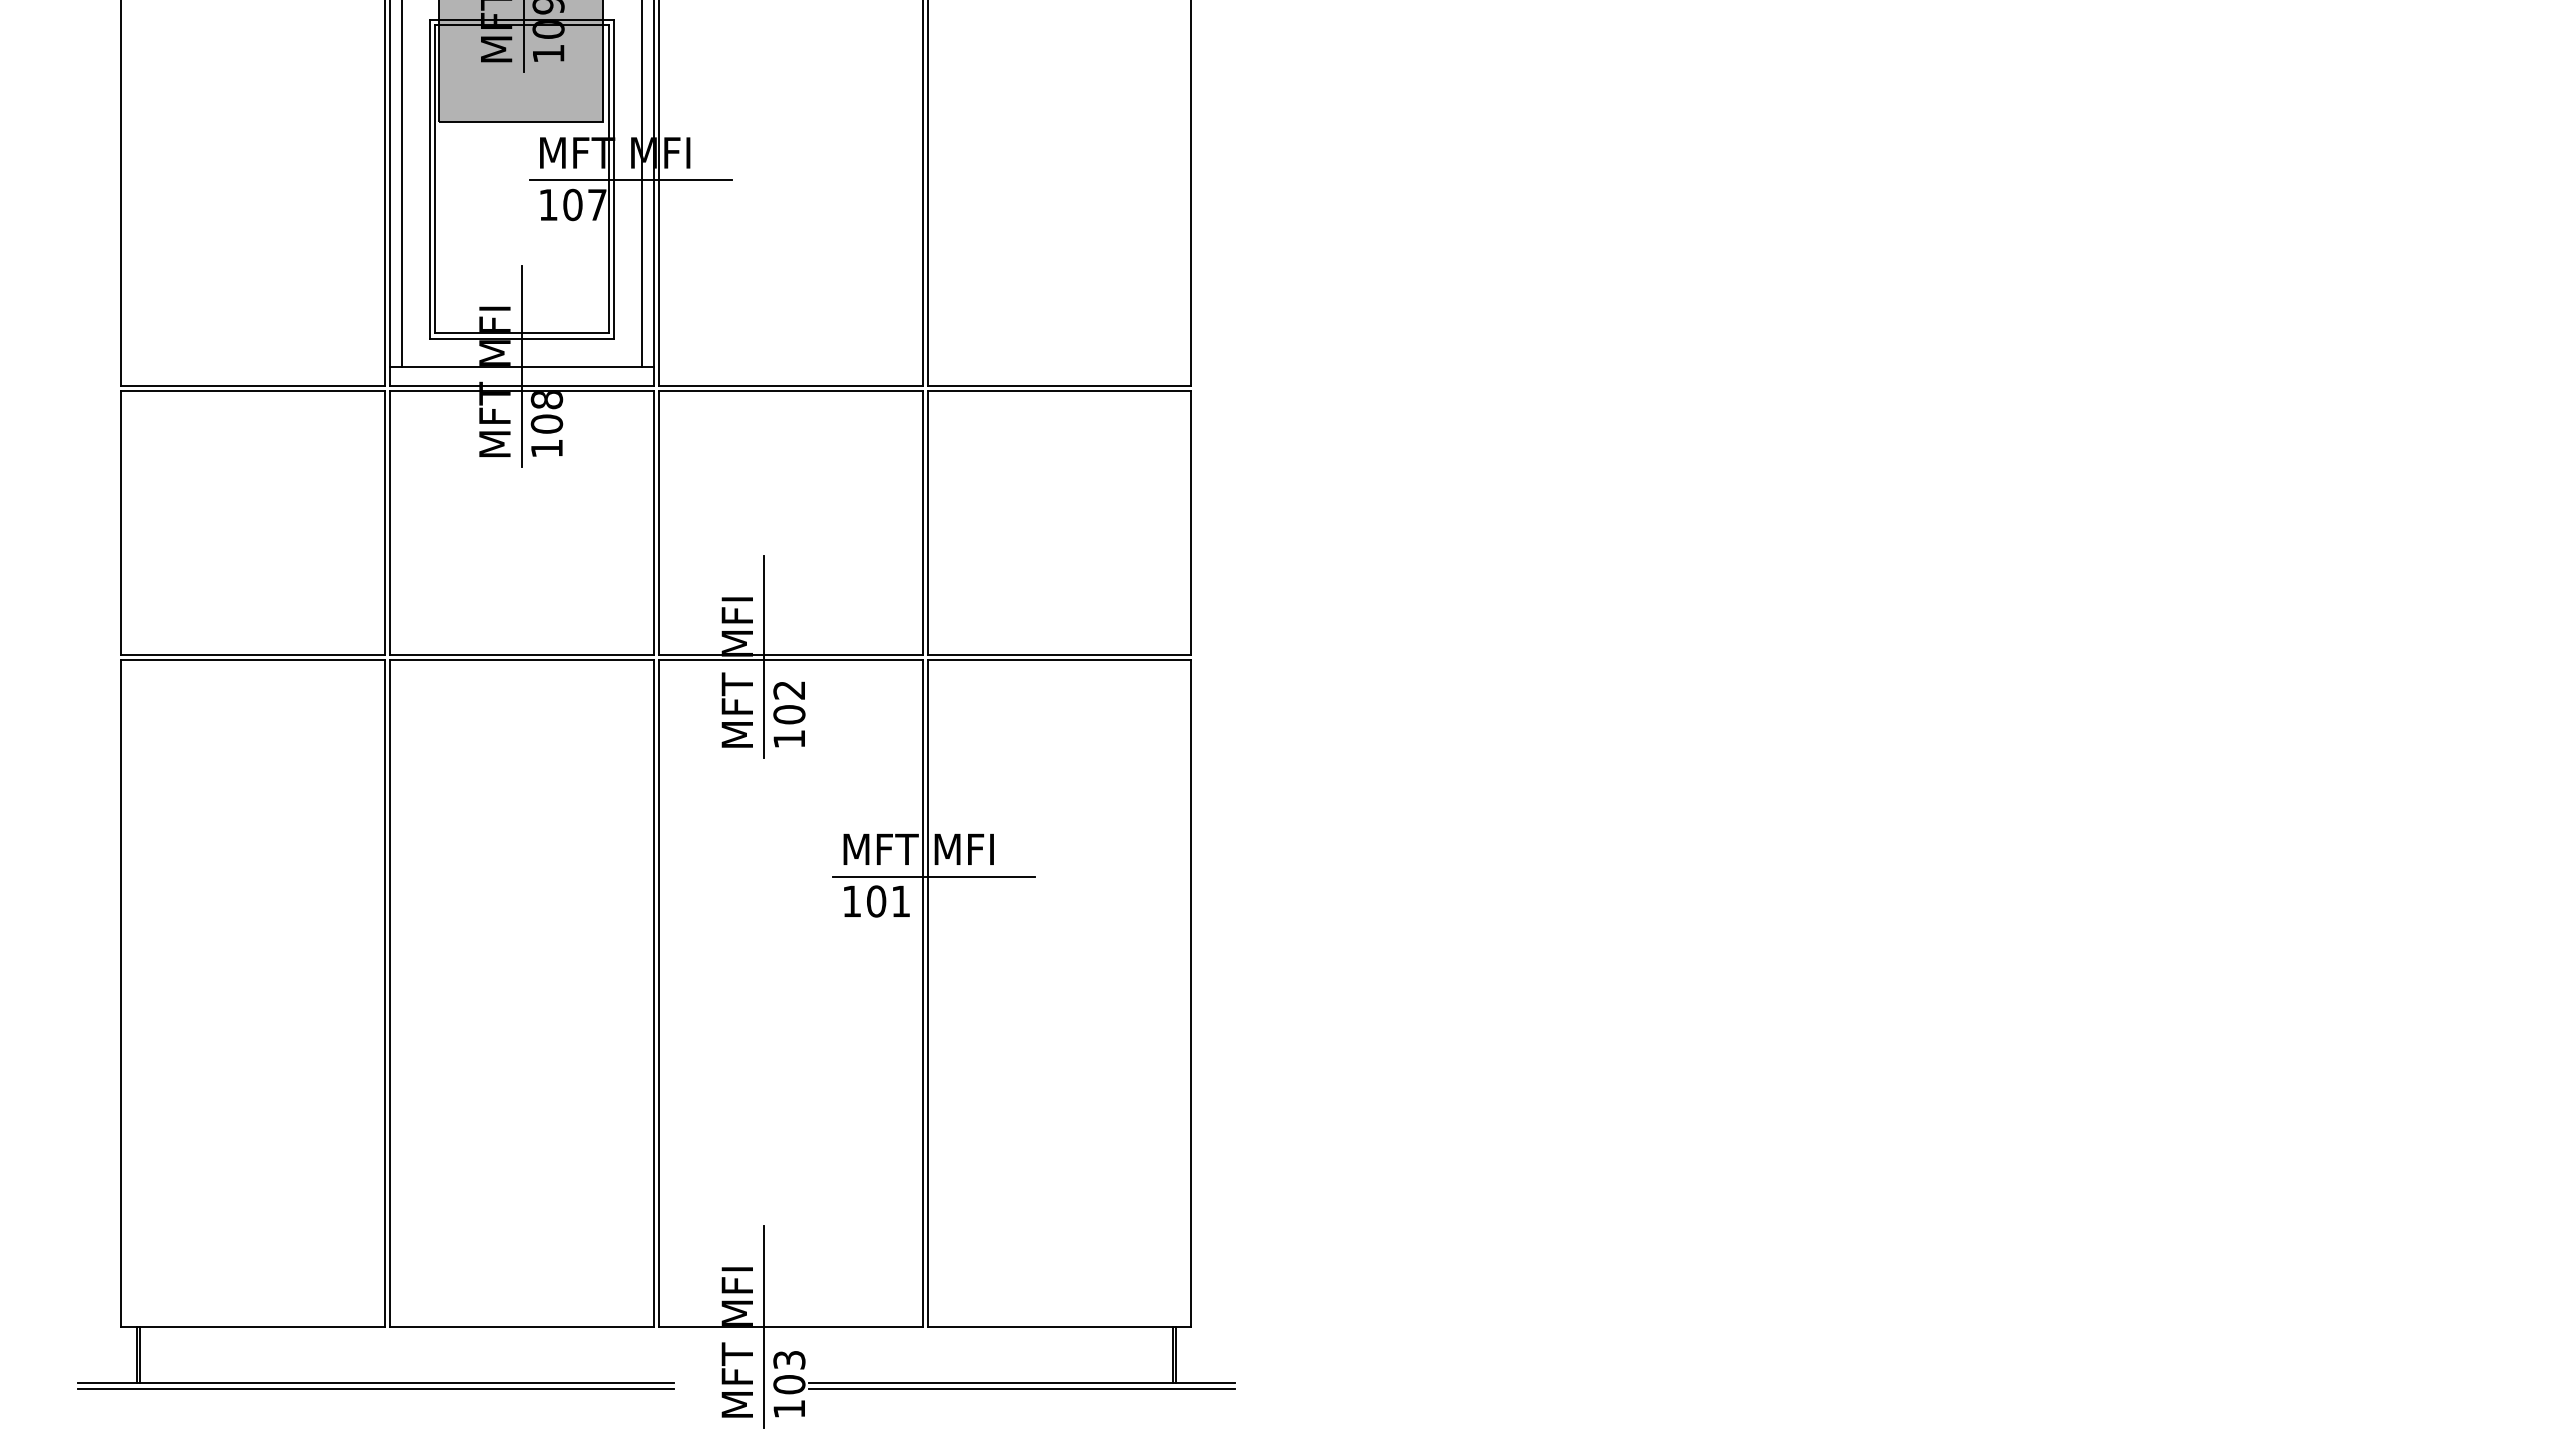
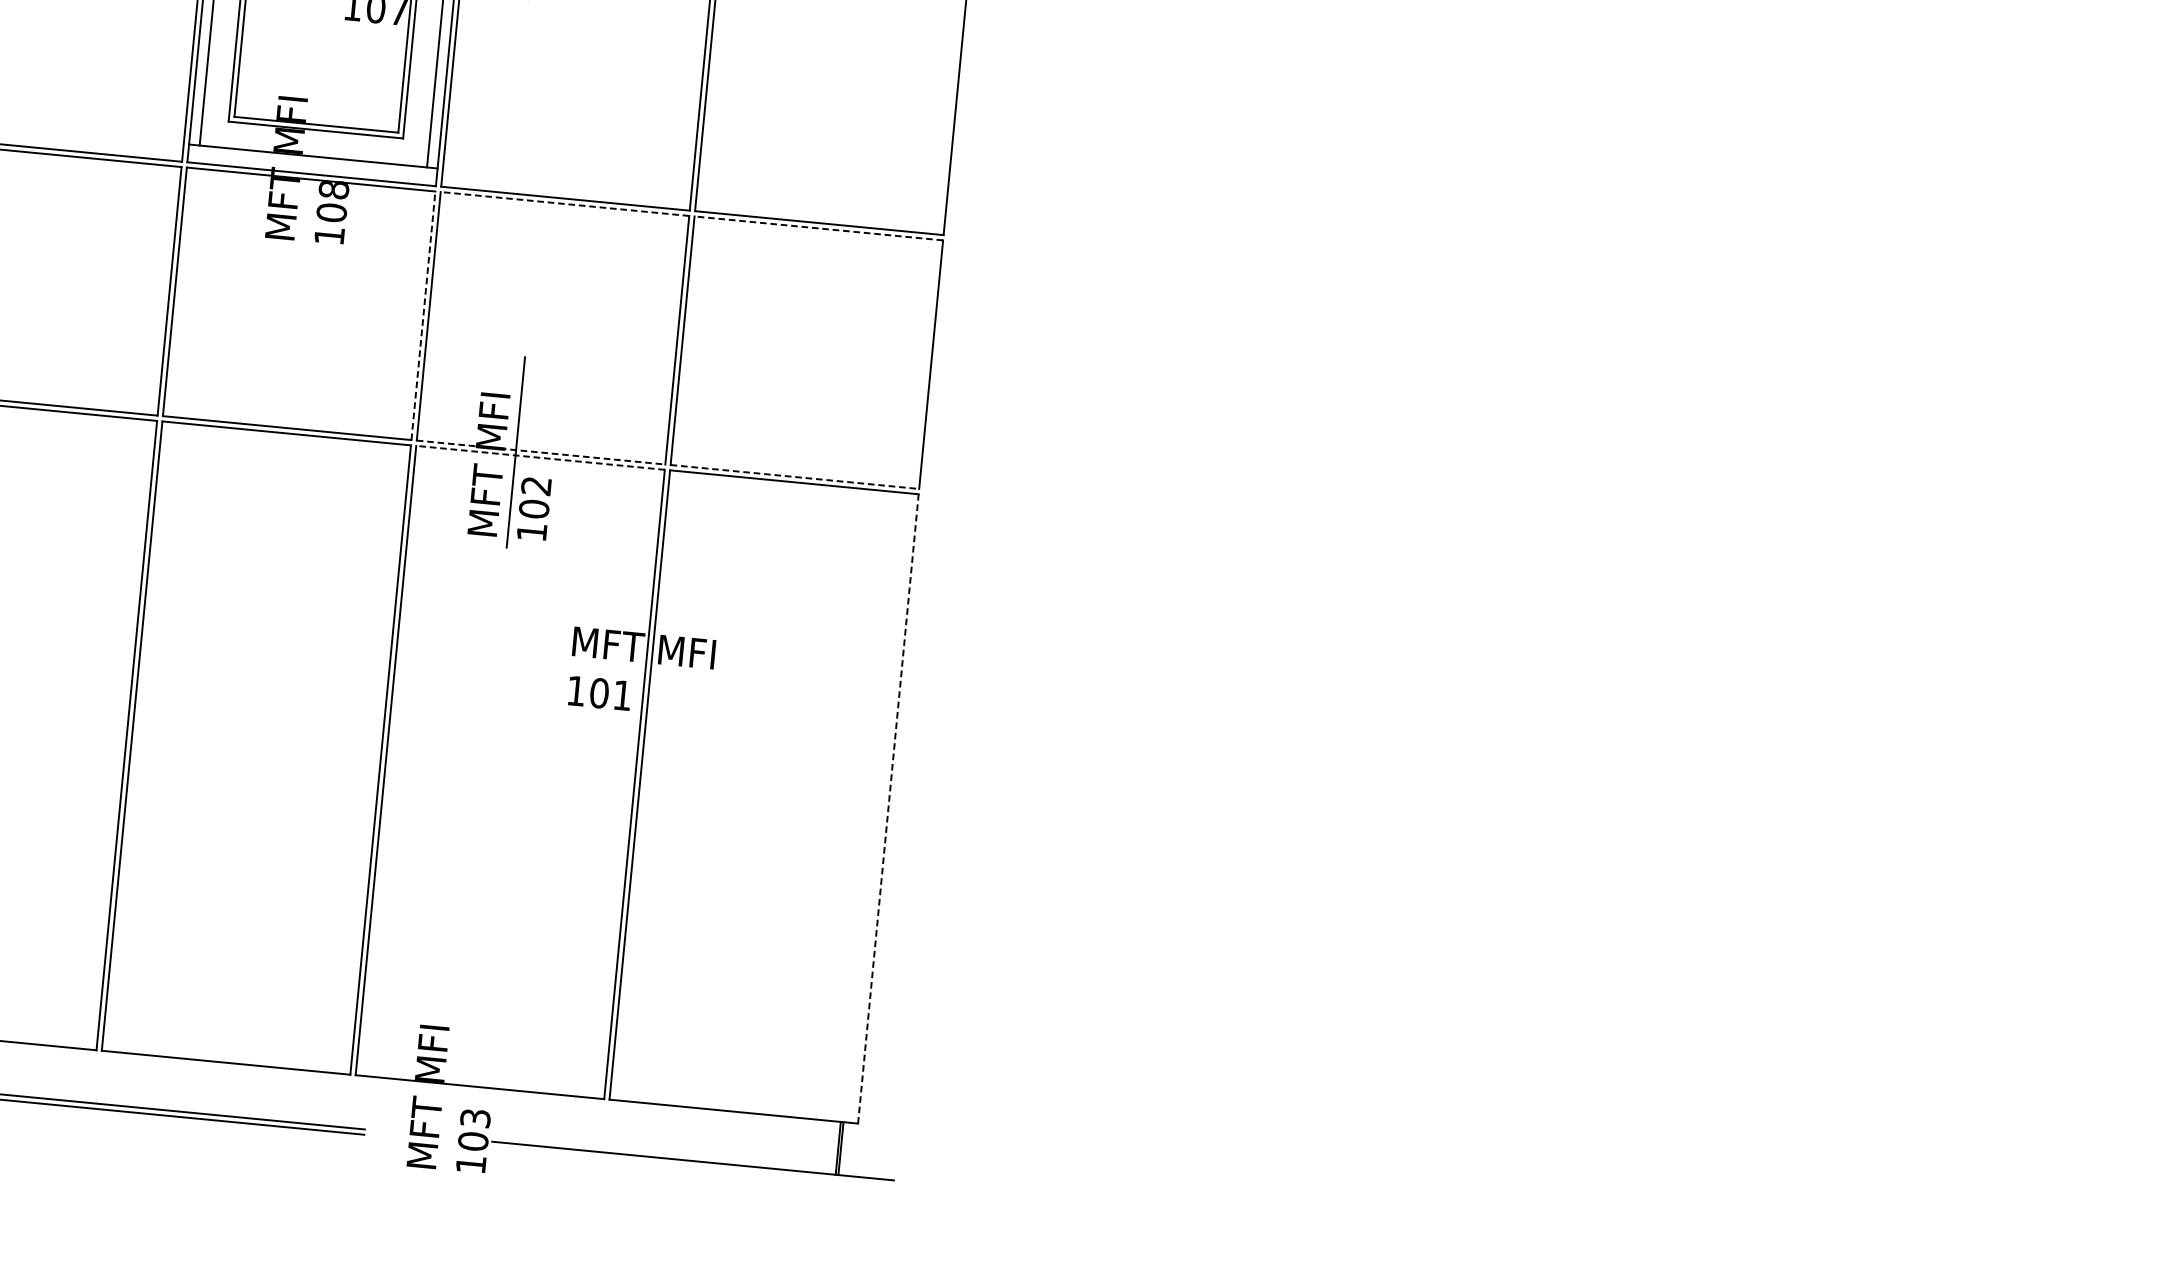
line: (521, 366) -> (312, 156), removed
line: (790, 391) -> (564, 204), solid -> dashed
line: (1059, 391) -> (818, 228), solid -> dashed
line: (653, 522) -> (423, 315), solid -> dashed
line: (790, 654) -> (540, 452), solid -> dashed
line: (1059, 654) -> (794, 476), solid -> dashed
line: (790, 660) -> (540, 458), solid -> dashed
line: (934, 876) -> (656, 675), removed
line: (1191, 993) -> (888, 808), solid -> dashed
line: (764, 1326) -> (455, 1084), removed
line: (1021, 1388) -> (692, 1166), removed

